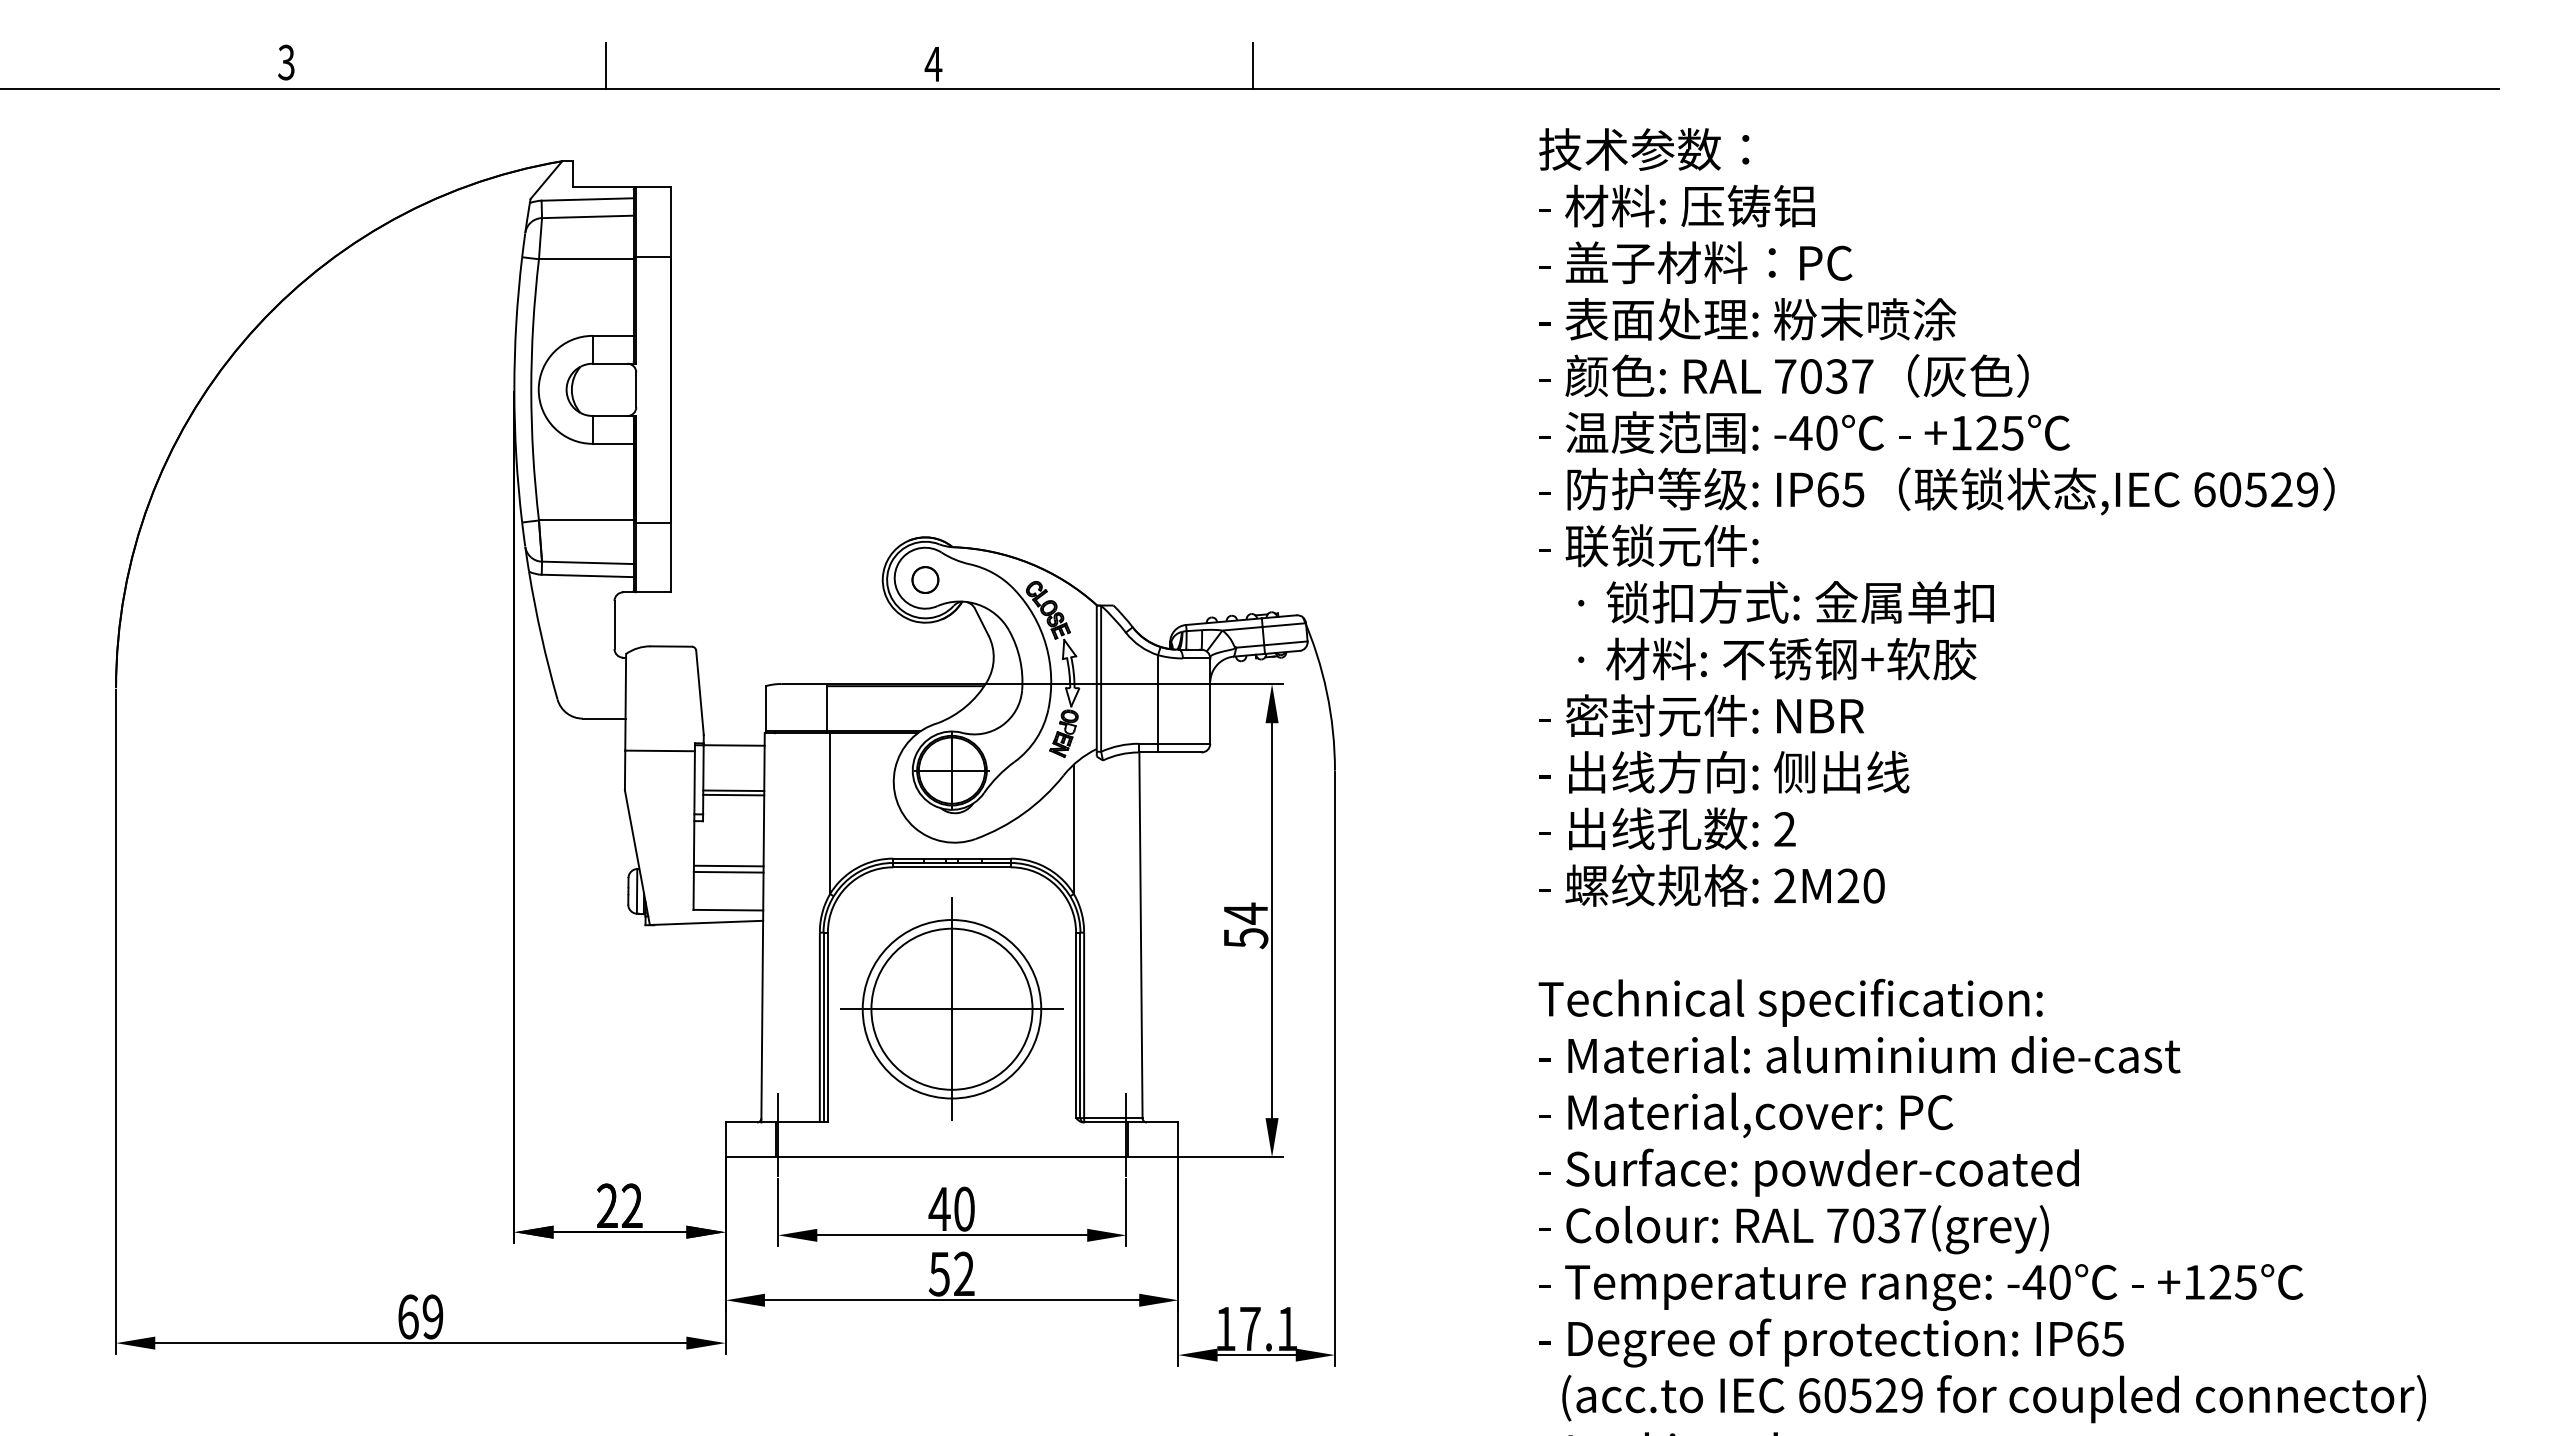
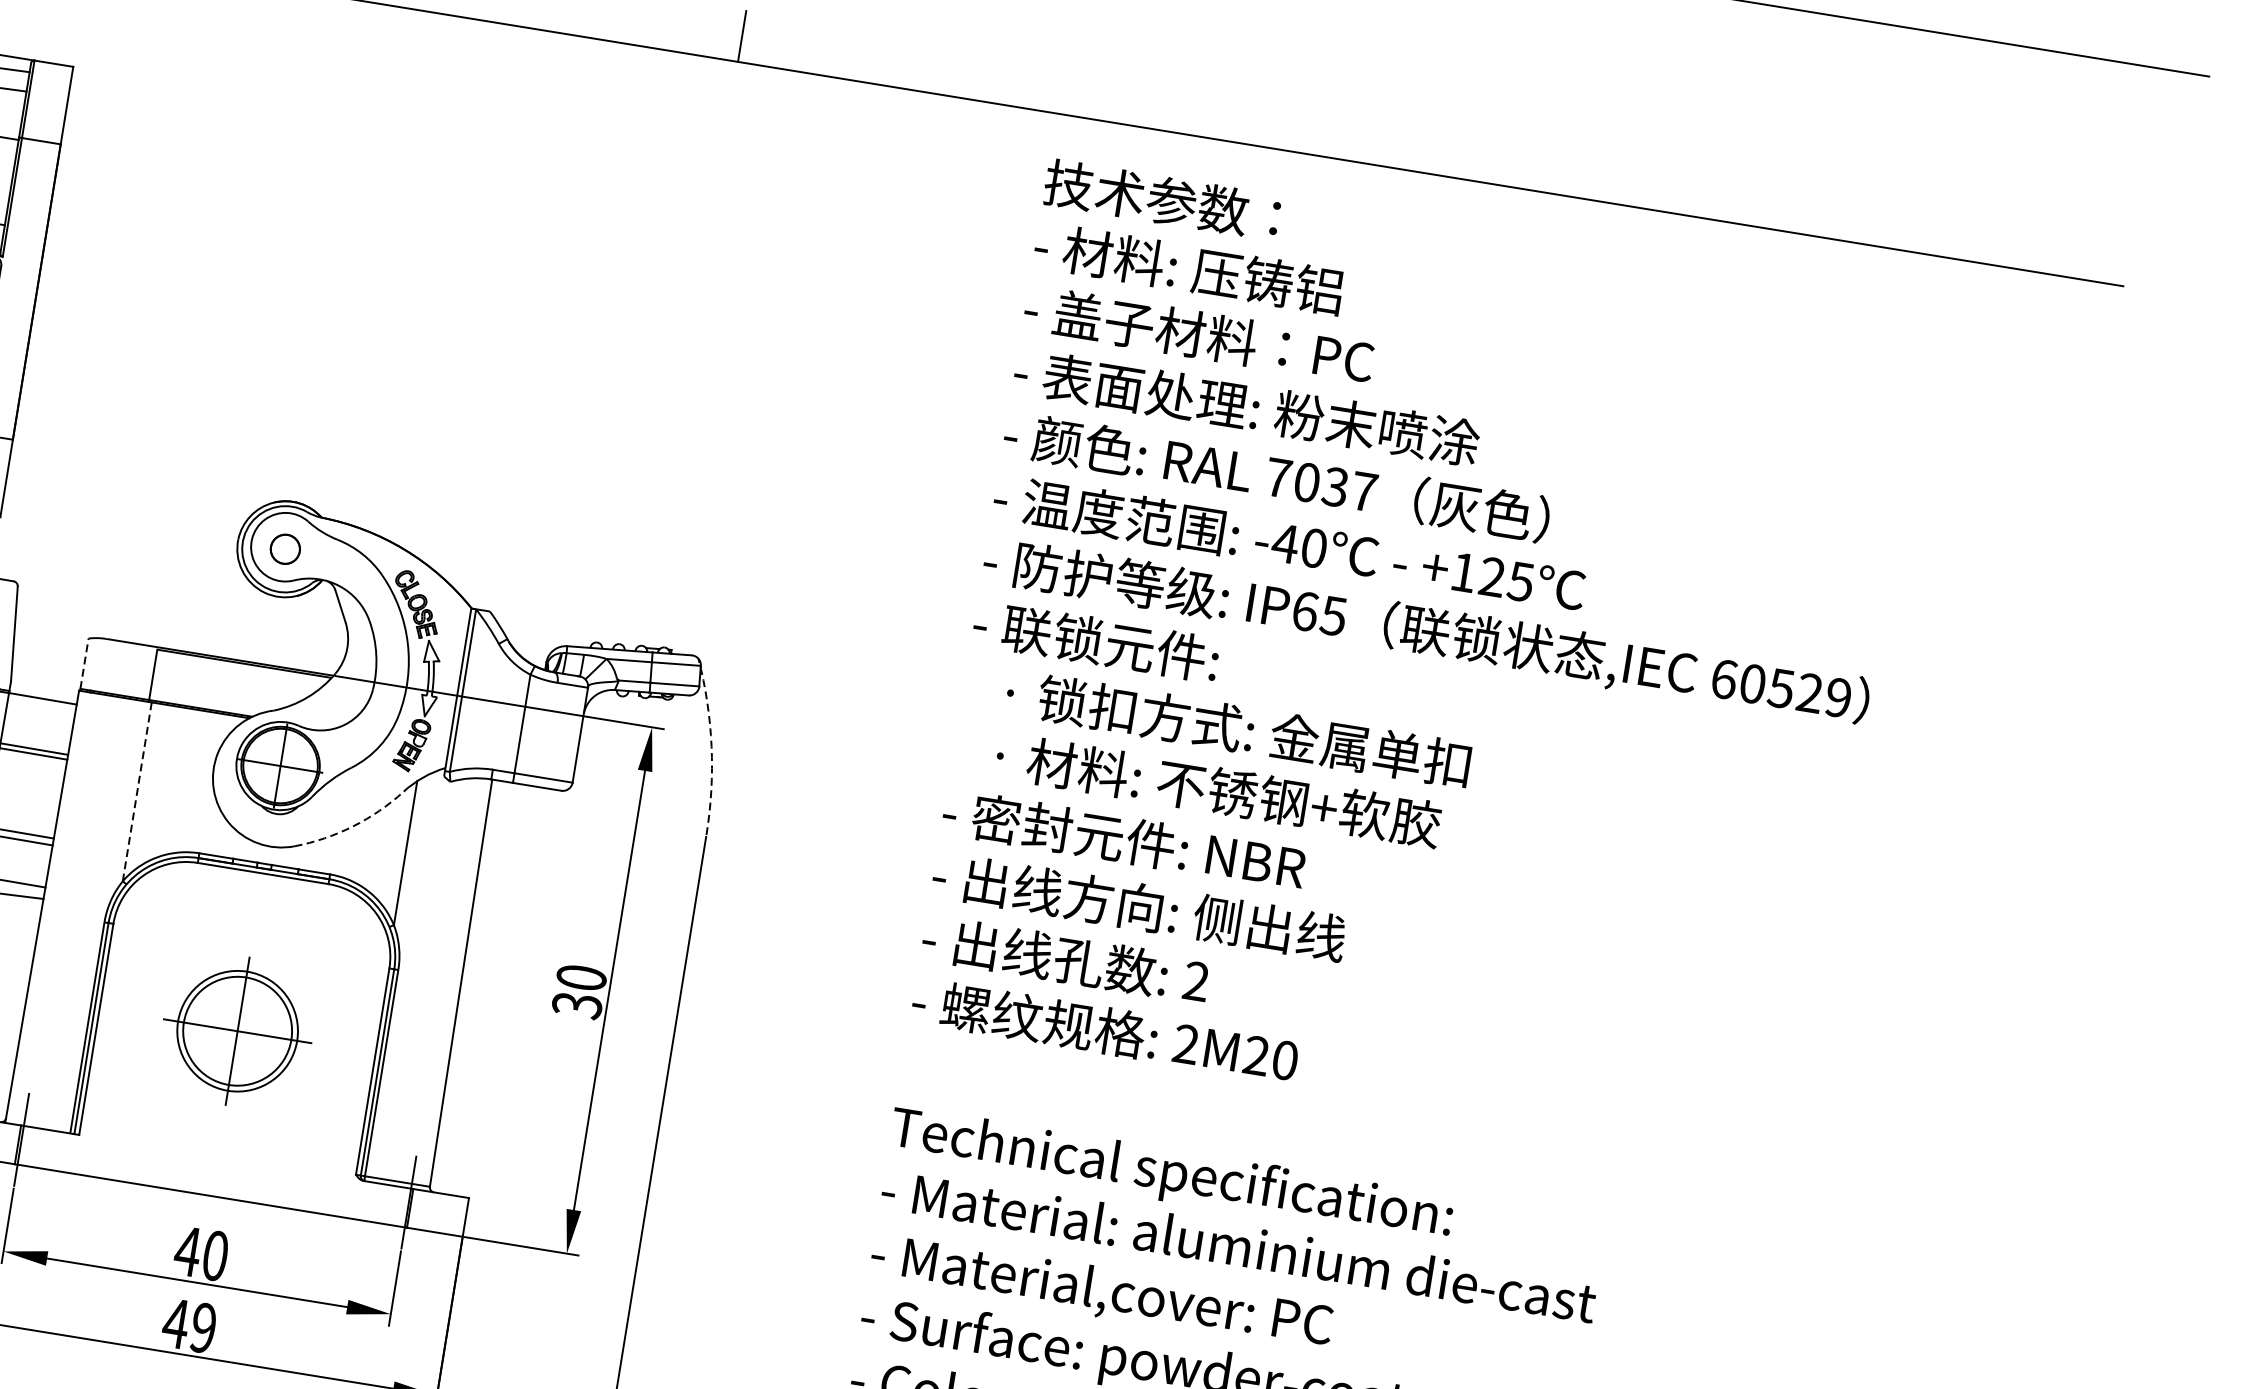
arc: (1326, 692) -> (711, 746), solid -> dashed
line: (765, 708) -> (84, 663), solid -> dashed
arc: (1023, 813) -> (352, 826), solid -> dashed
line: (830, 814) -> (137, 792), solid -> dashed
text: (1245, 925) -> (579, 991), 54 -> 30
part: (951, 1008) -> (237, 1030), size x0.6
text: (951, 1274) -> (189, 1326), 52 -> 49

